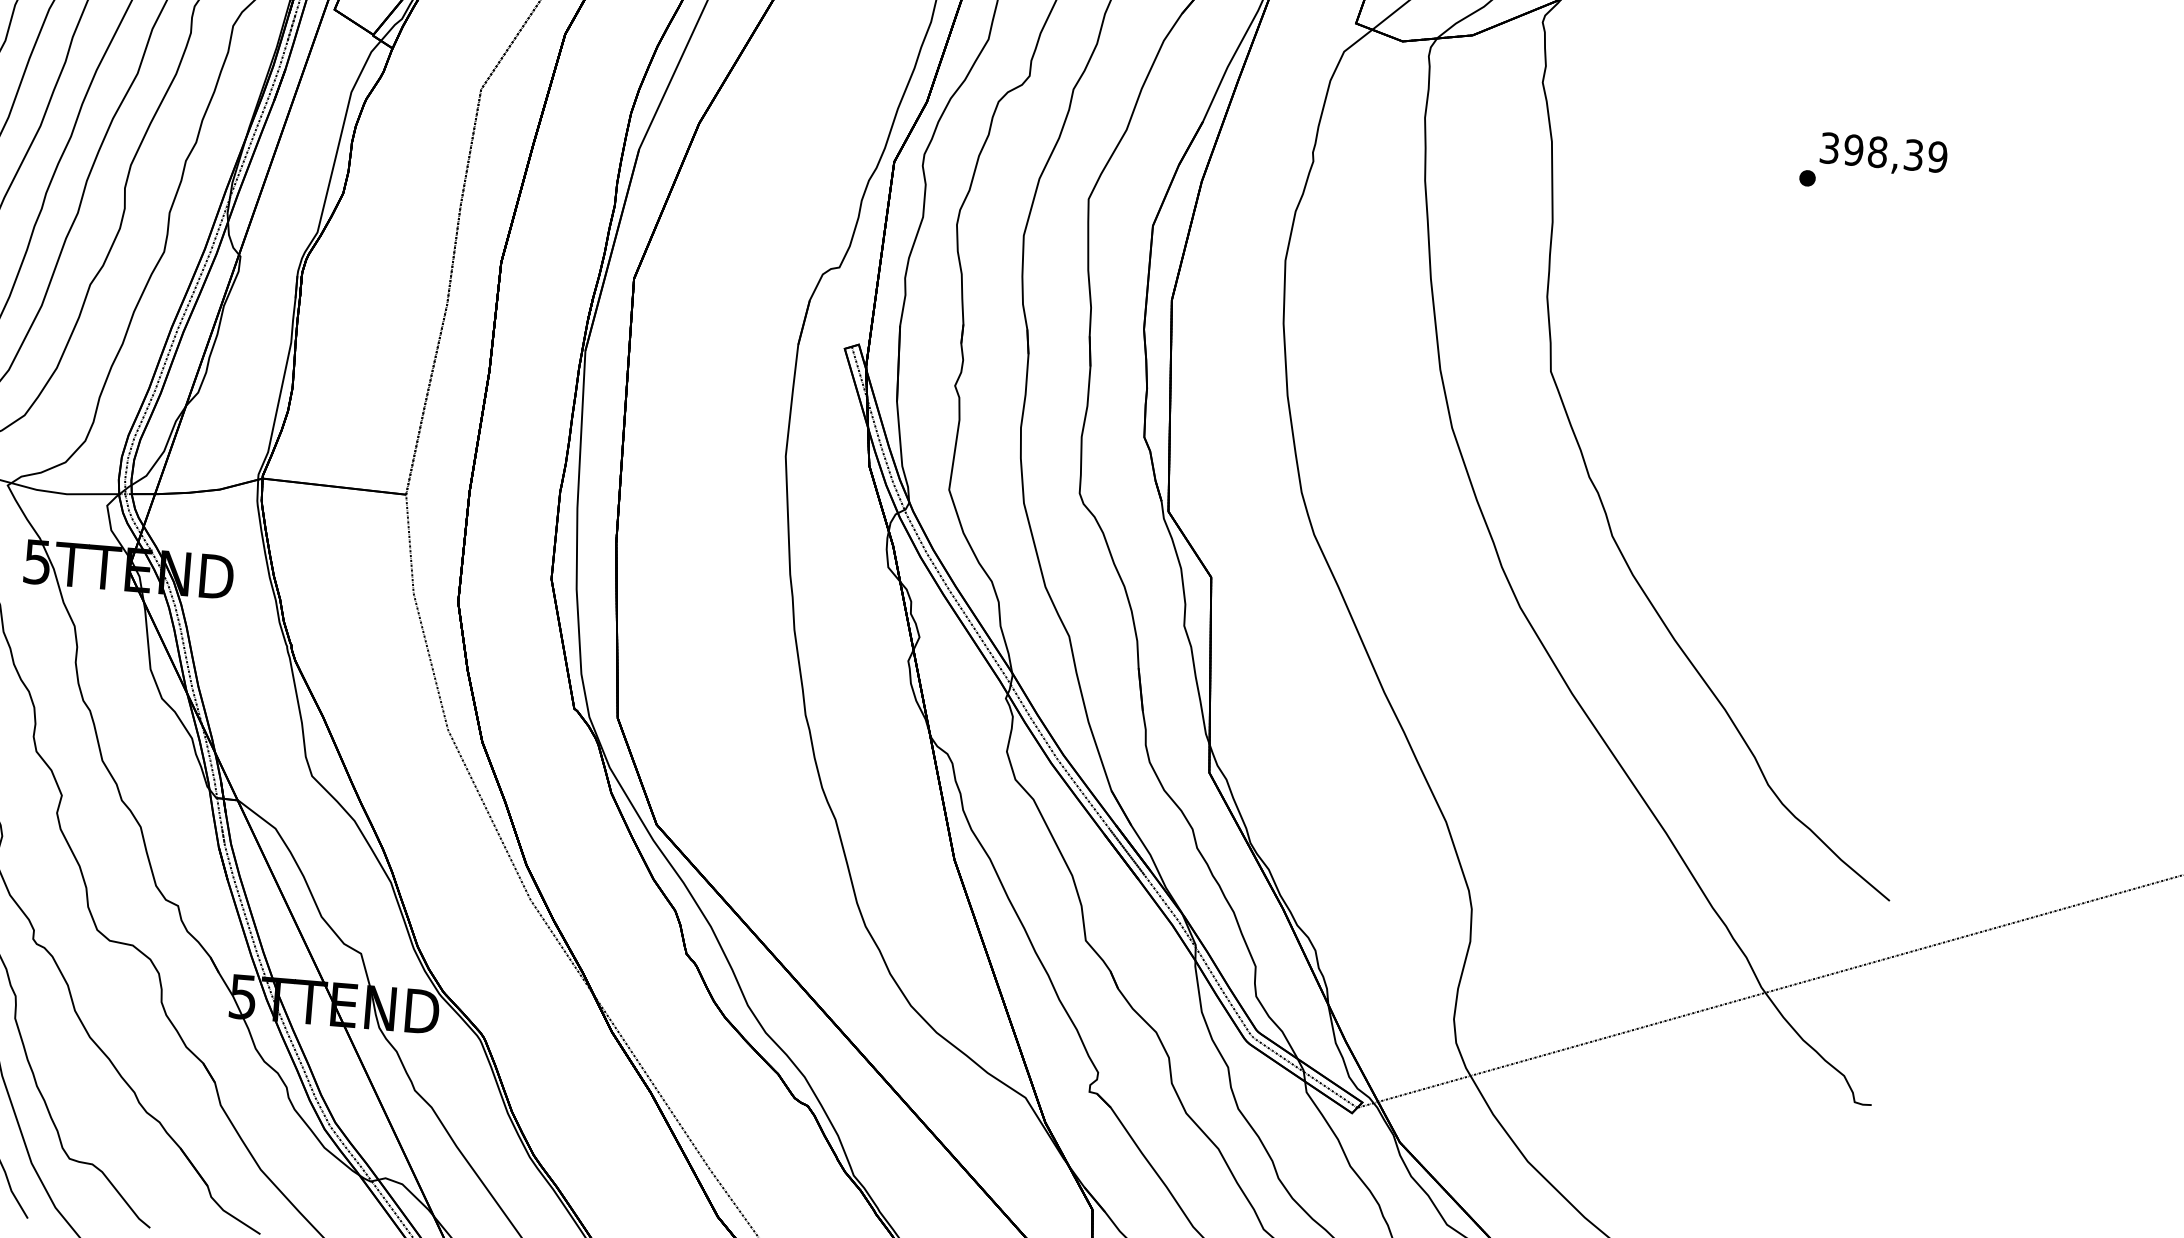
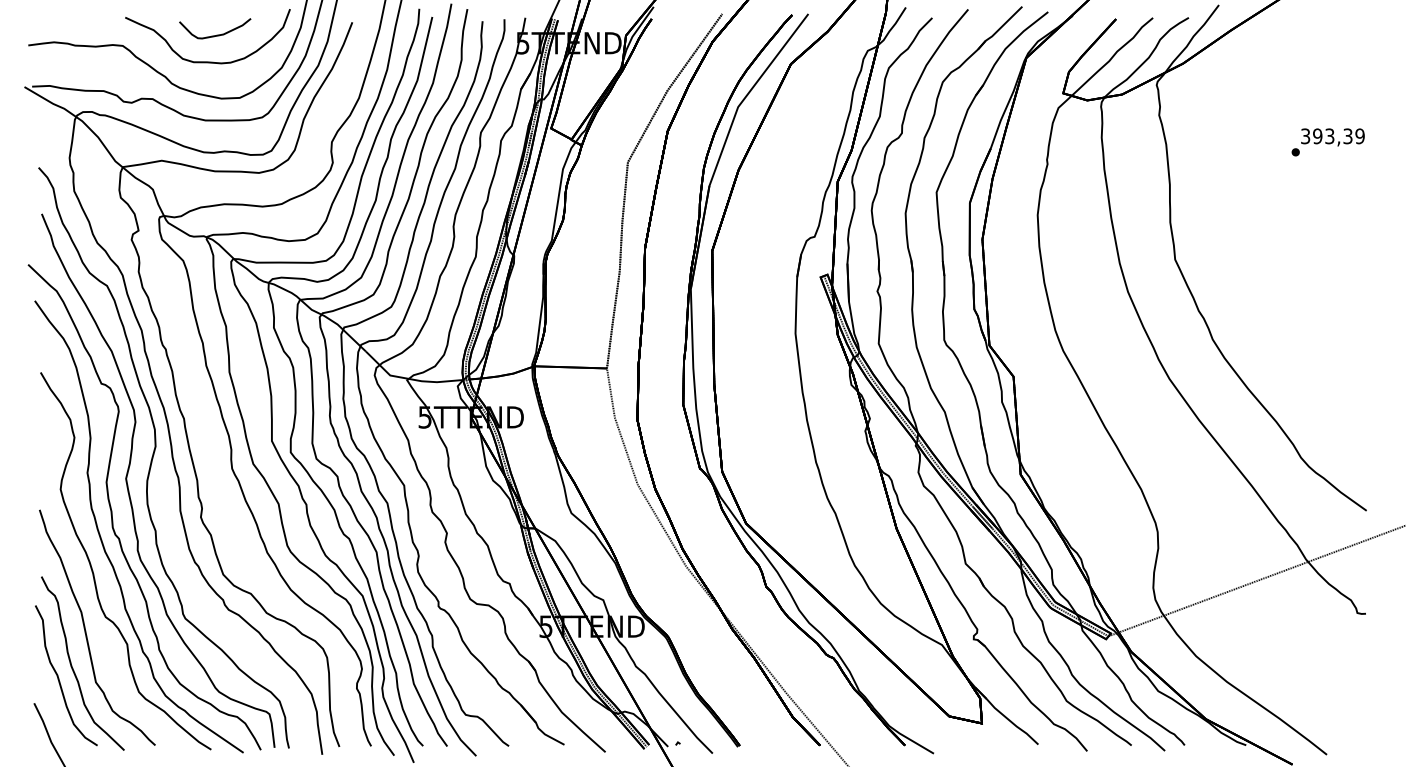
text: (1877, 152) -> (1329, 136), 398,39 -> 393,39

